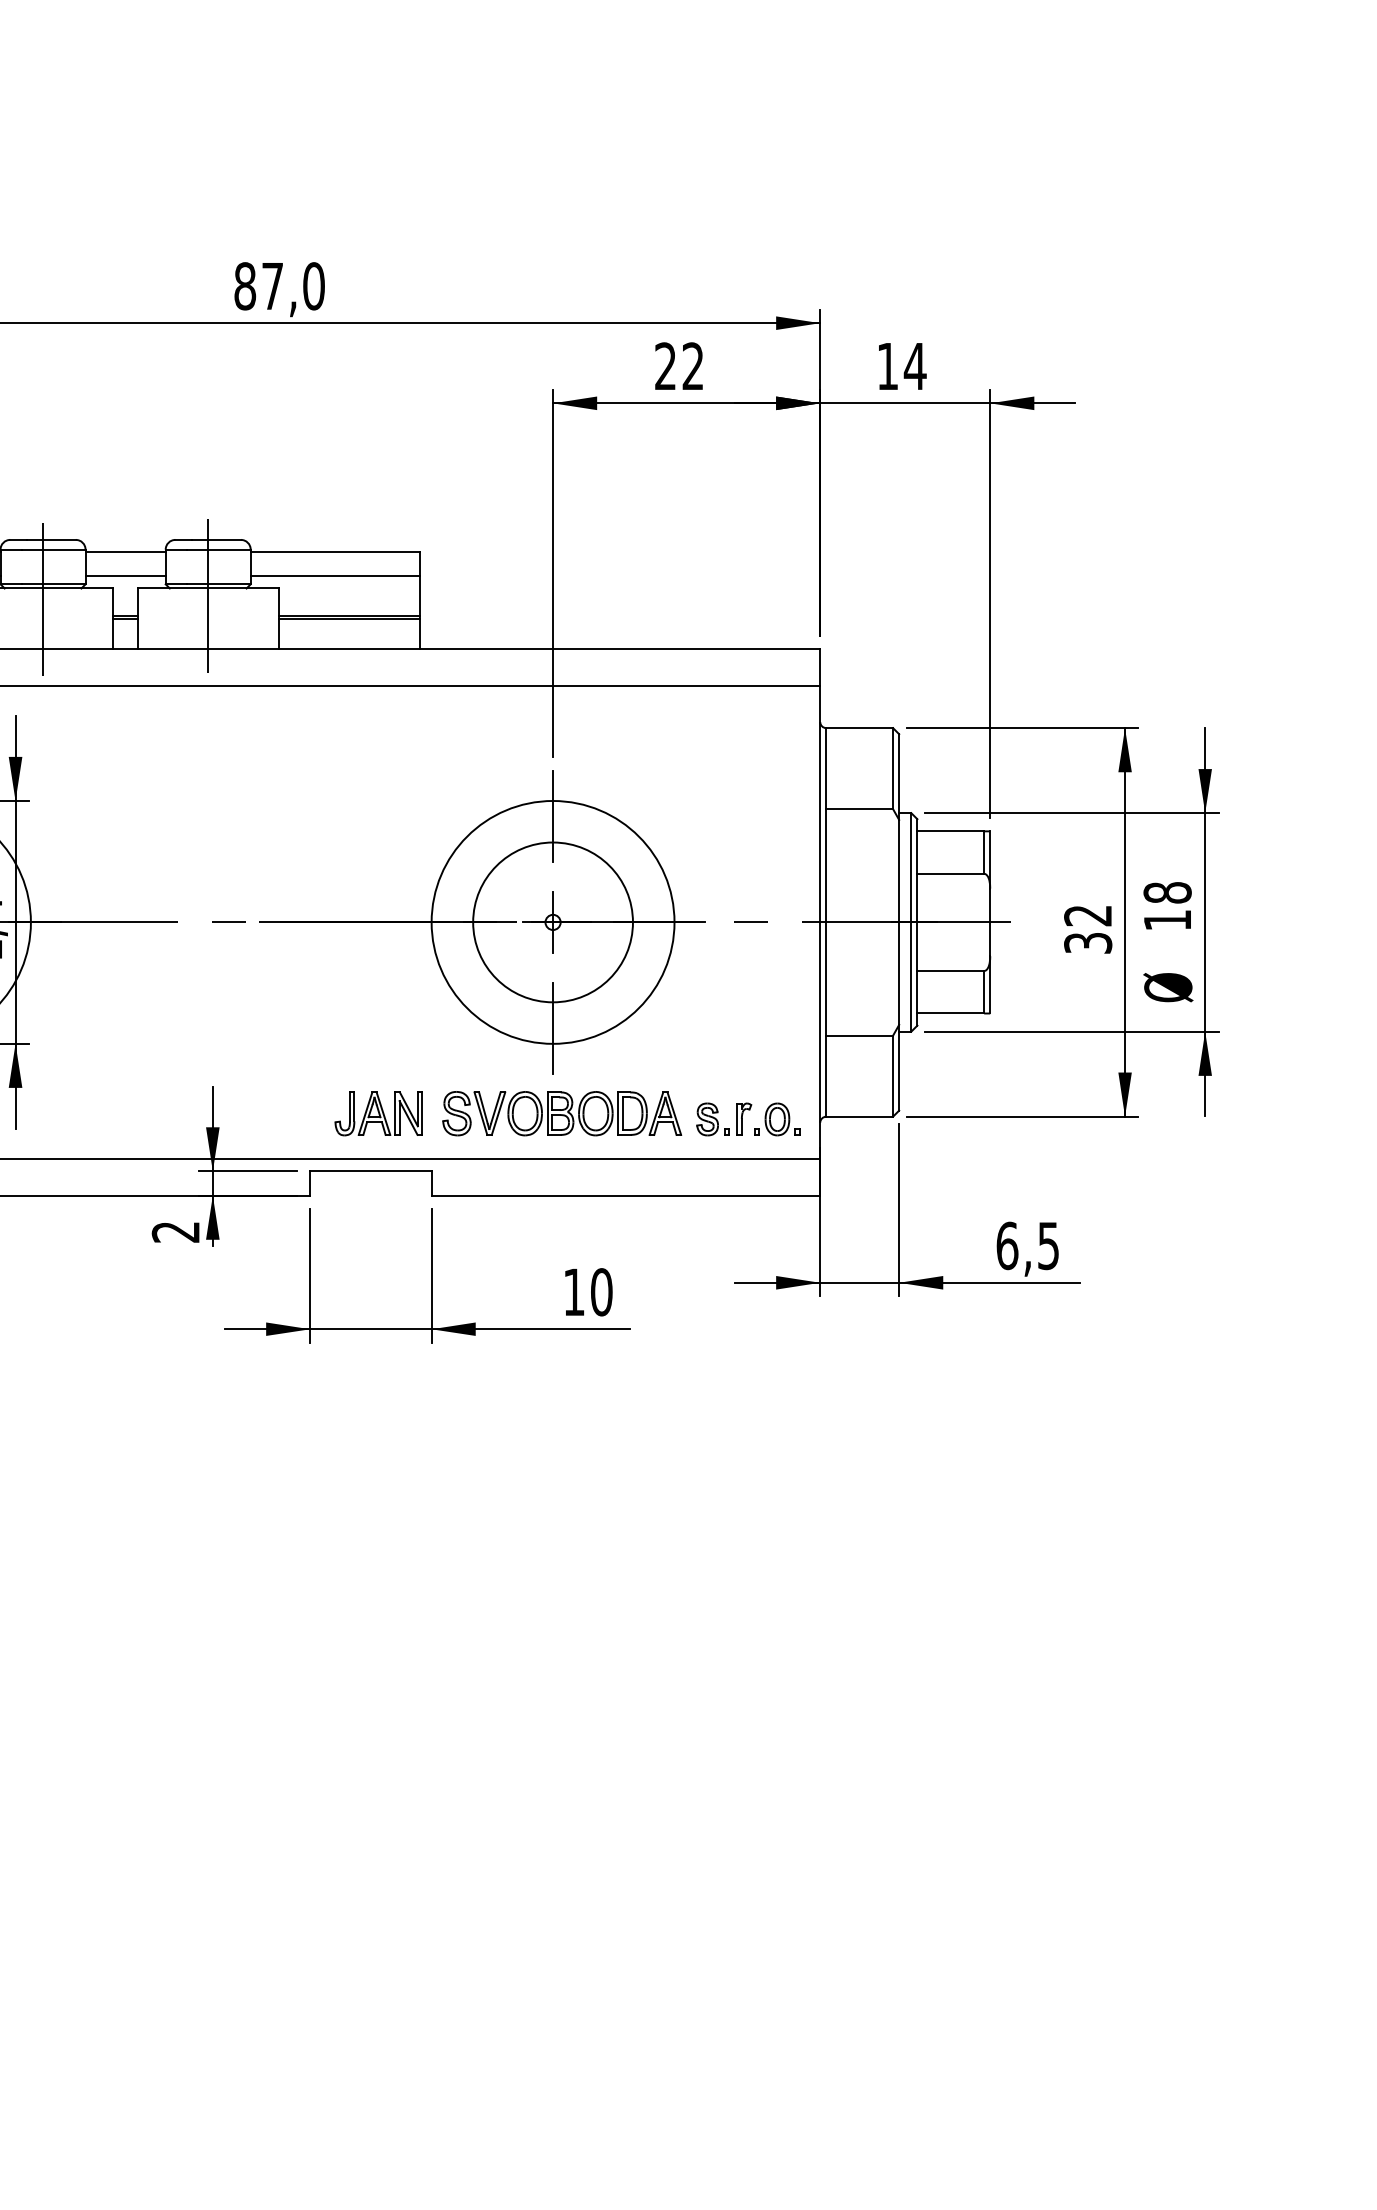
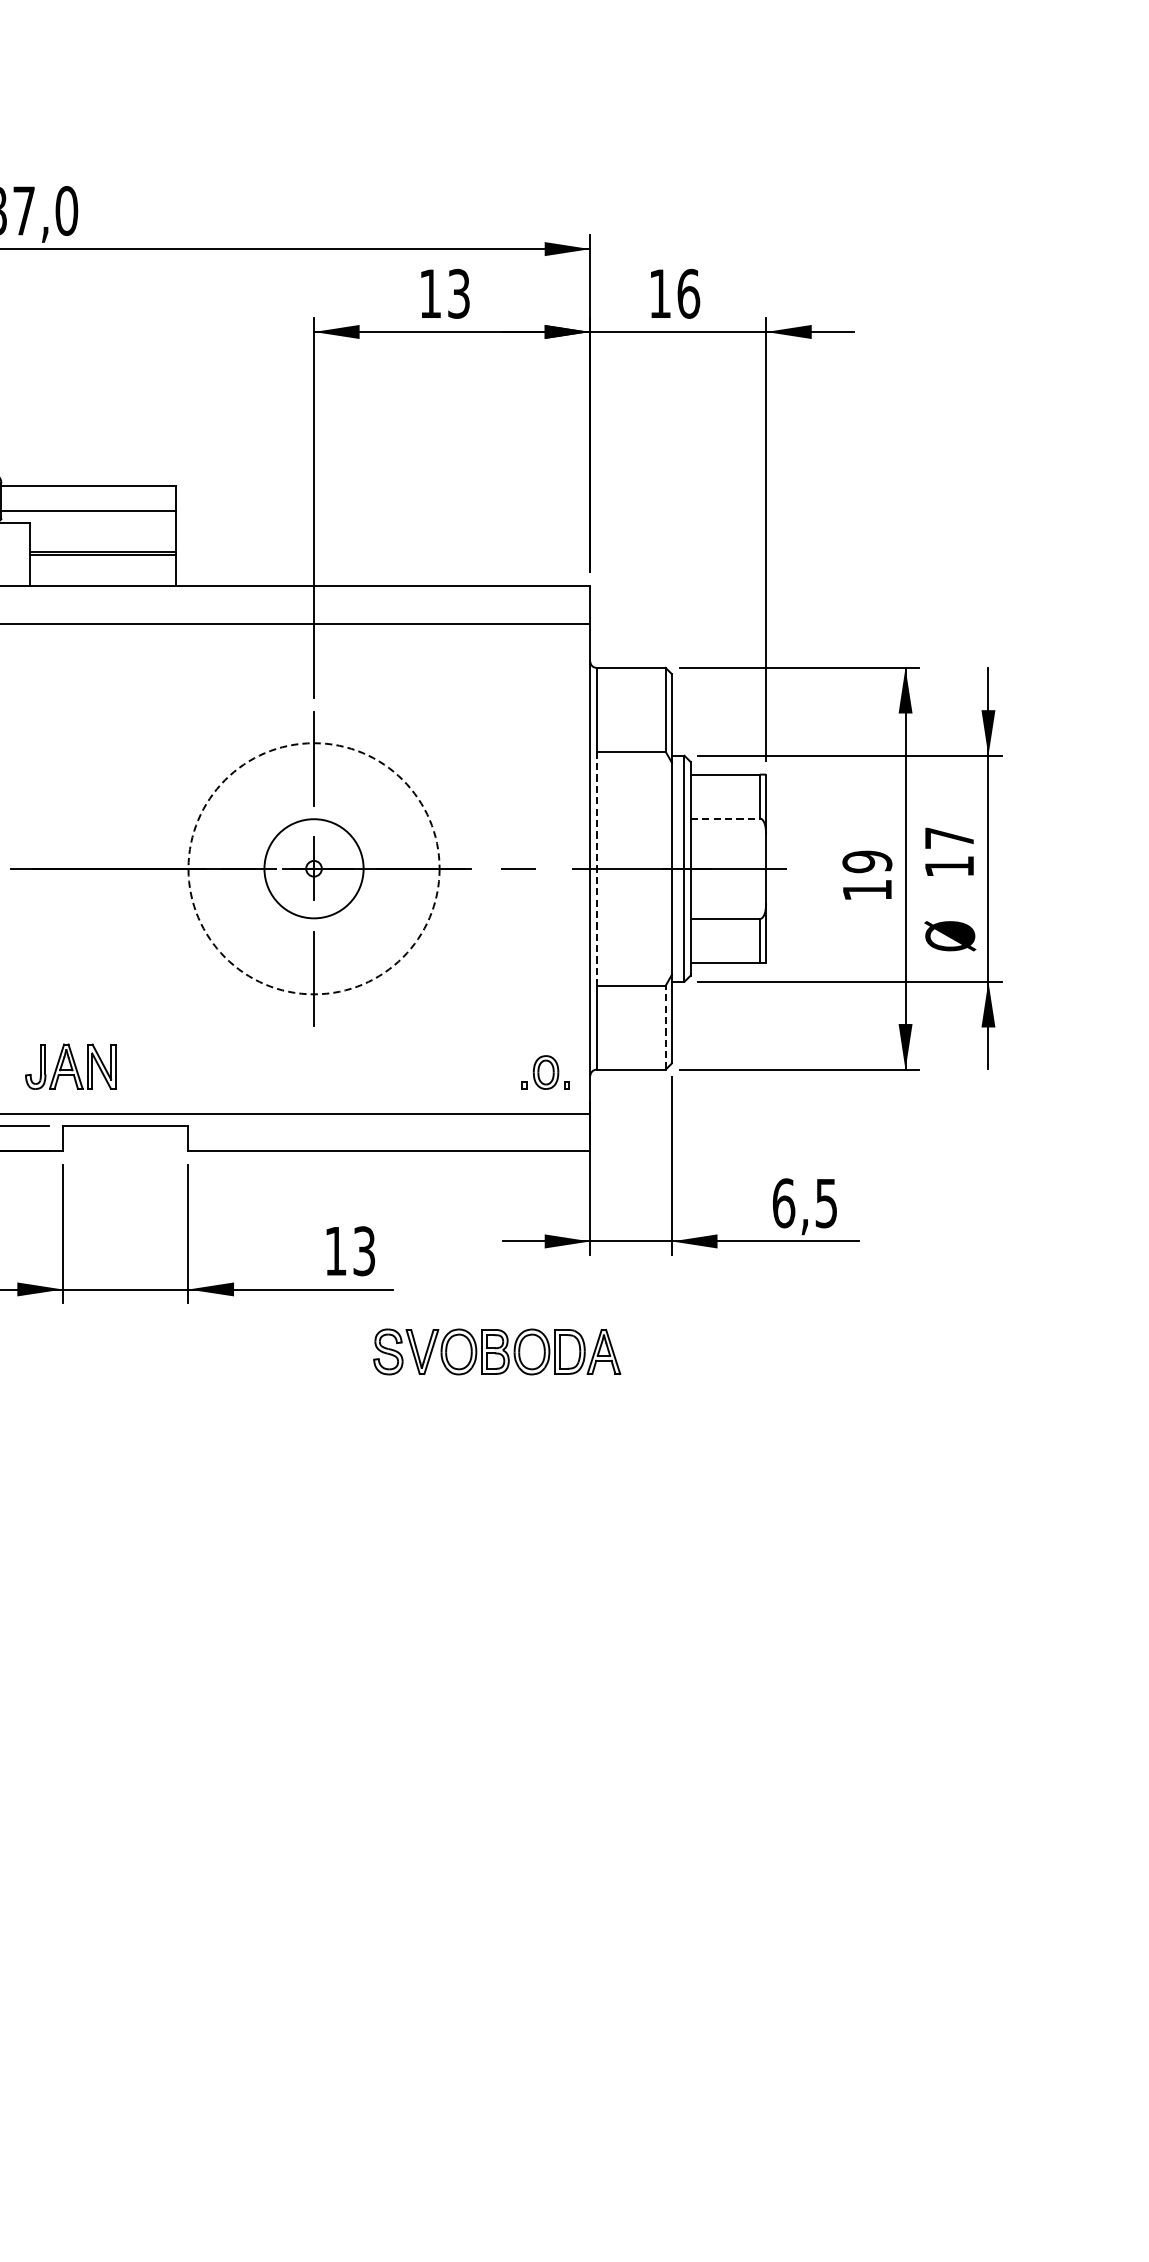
text: (679, 366) -> (444, 293), 22 -> 13
text: (914, 366) -> (687, 293), 14 -> 16
line: (951, 873) -> (726, 818), solid -> dashed
text: (1167, 892) -> (949, 837), 18 -> 17
circle: (552, 921) -> (313, 867), solid -> dashed
circle: (552, 922) -> (313, 868), size x0.6
line: (826, 922) -> (596, 868), solid -> dashed
text: (1088, 929) -> (867, 876), 32 -> 19
line: (893, 1076) -> (666, 1028), solid -> dashed
part: (378, 1113) -> (70, 1066), moved
part: (562, 1113) -> (497, 1351), moved
part: (718, 1121) -> (485, 1074), removed
text: (601, 1292) -> (364, 1251), 10 -> 13

